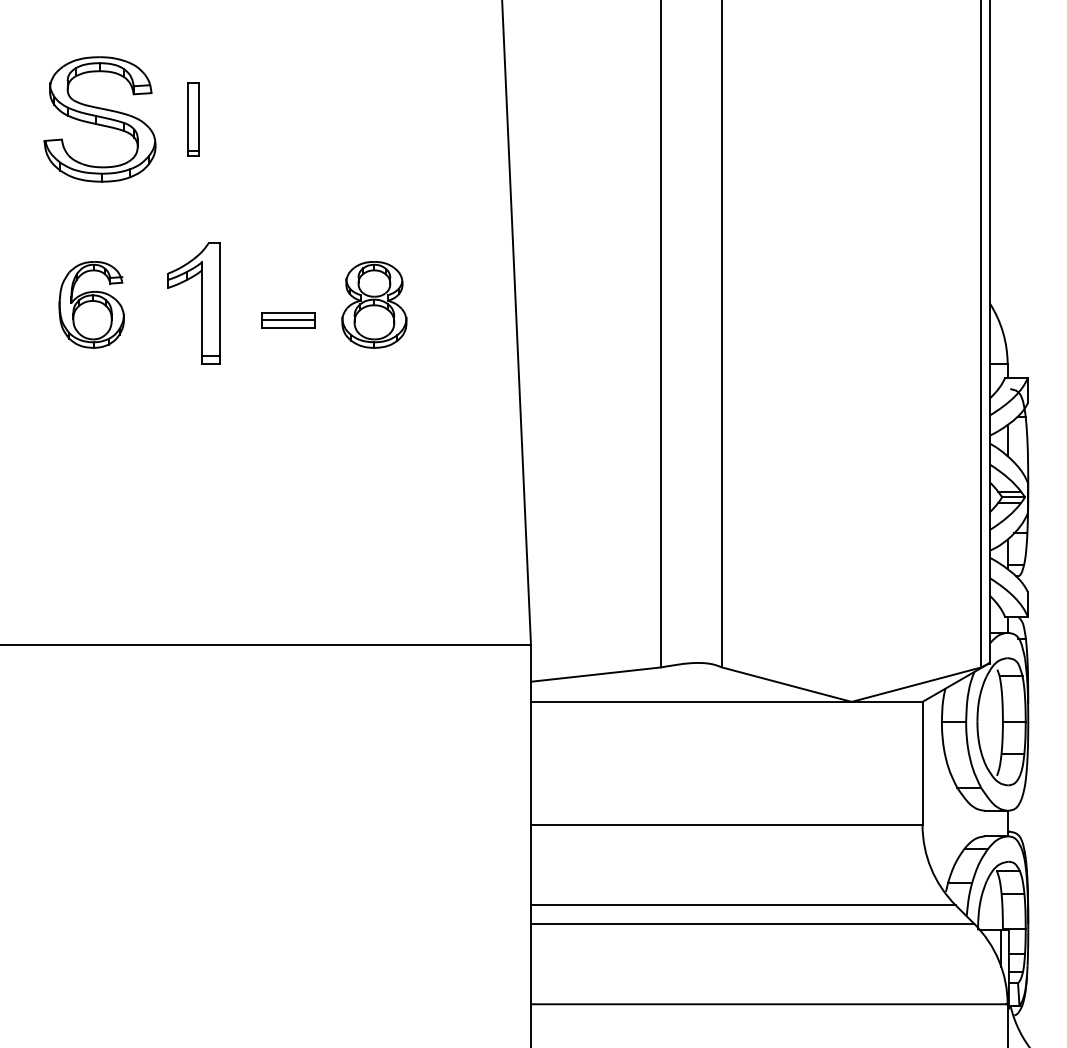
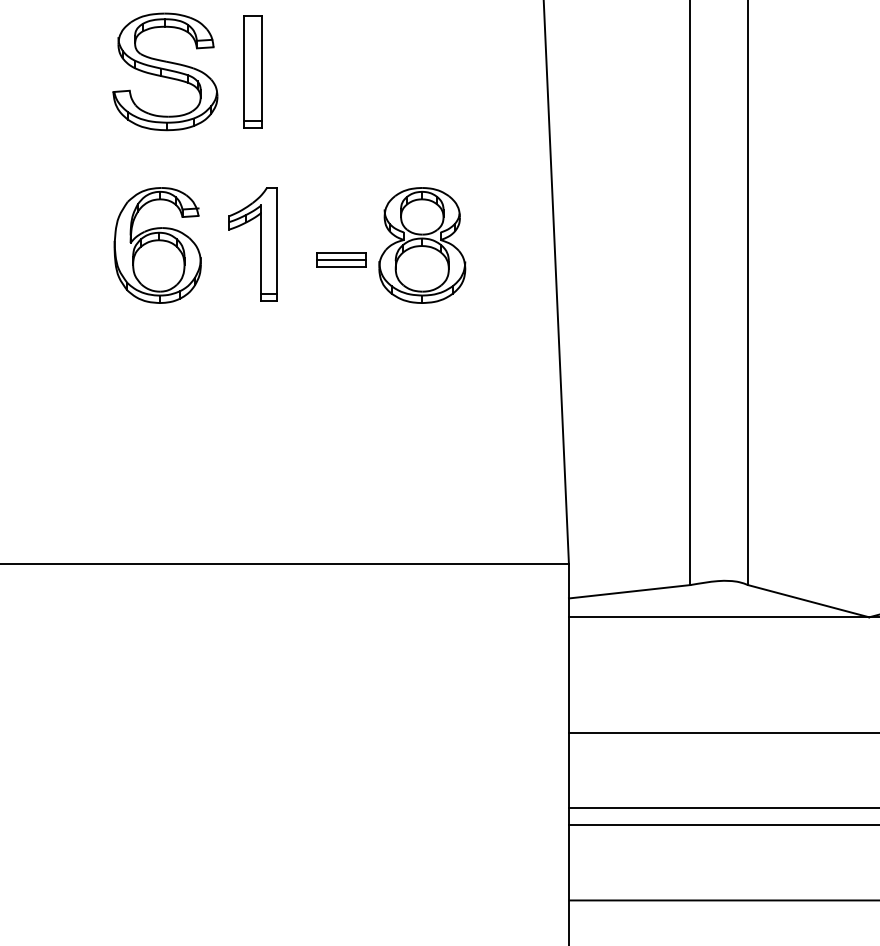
part: (193, 119) -> (252, 71), size x1.67
part: (91, 304) -> (157, 245), size x1.43
part: (374, 304) -> (422, 245), size x1.43

